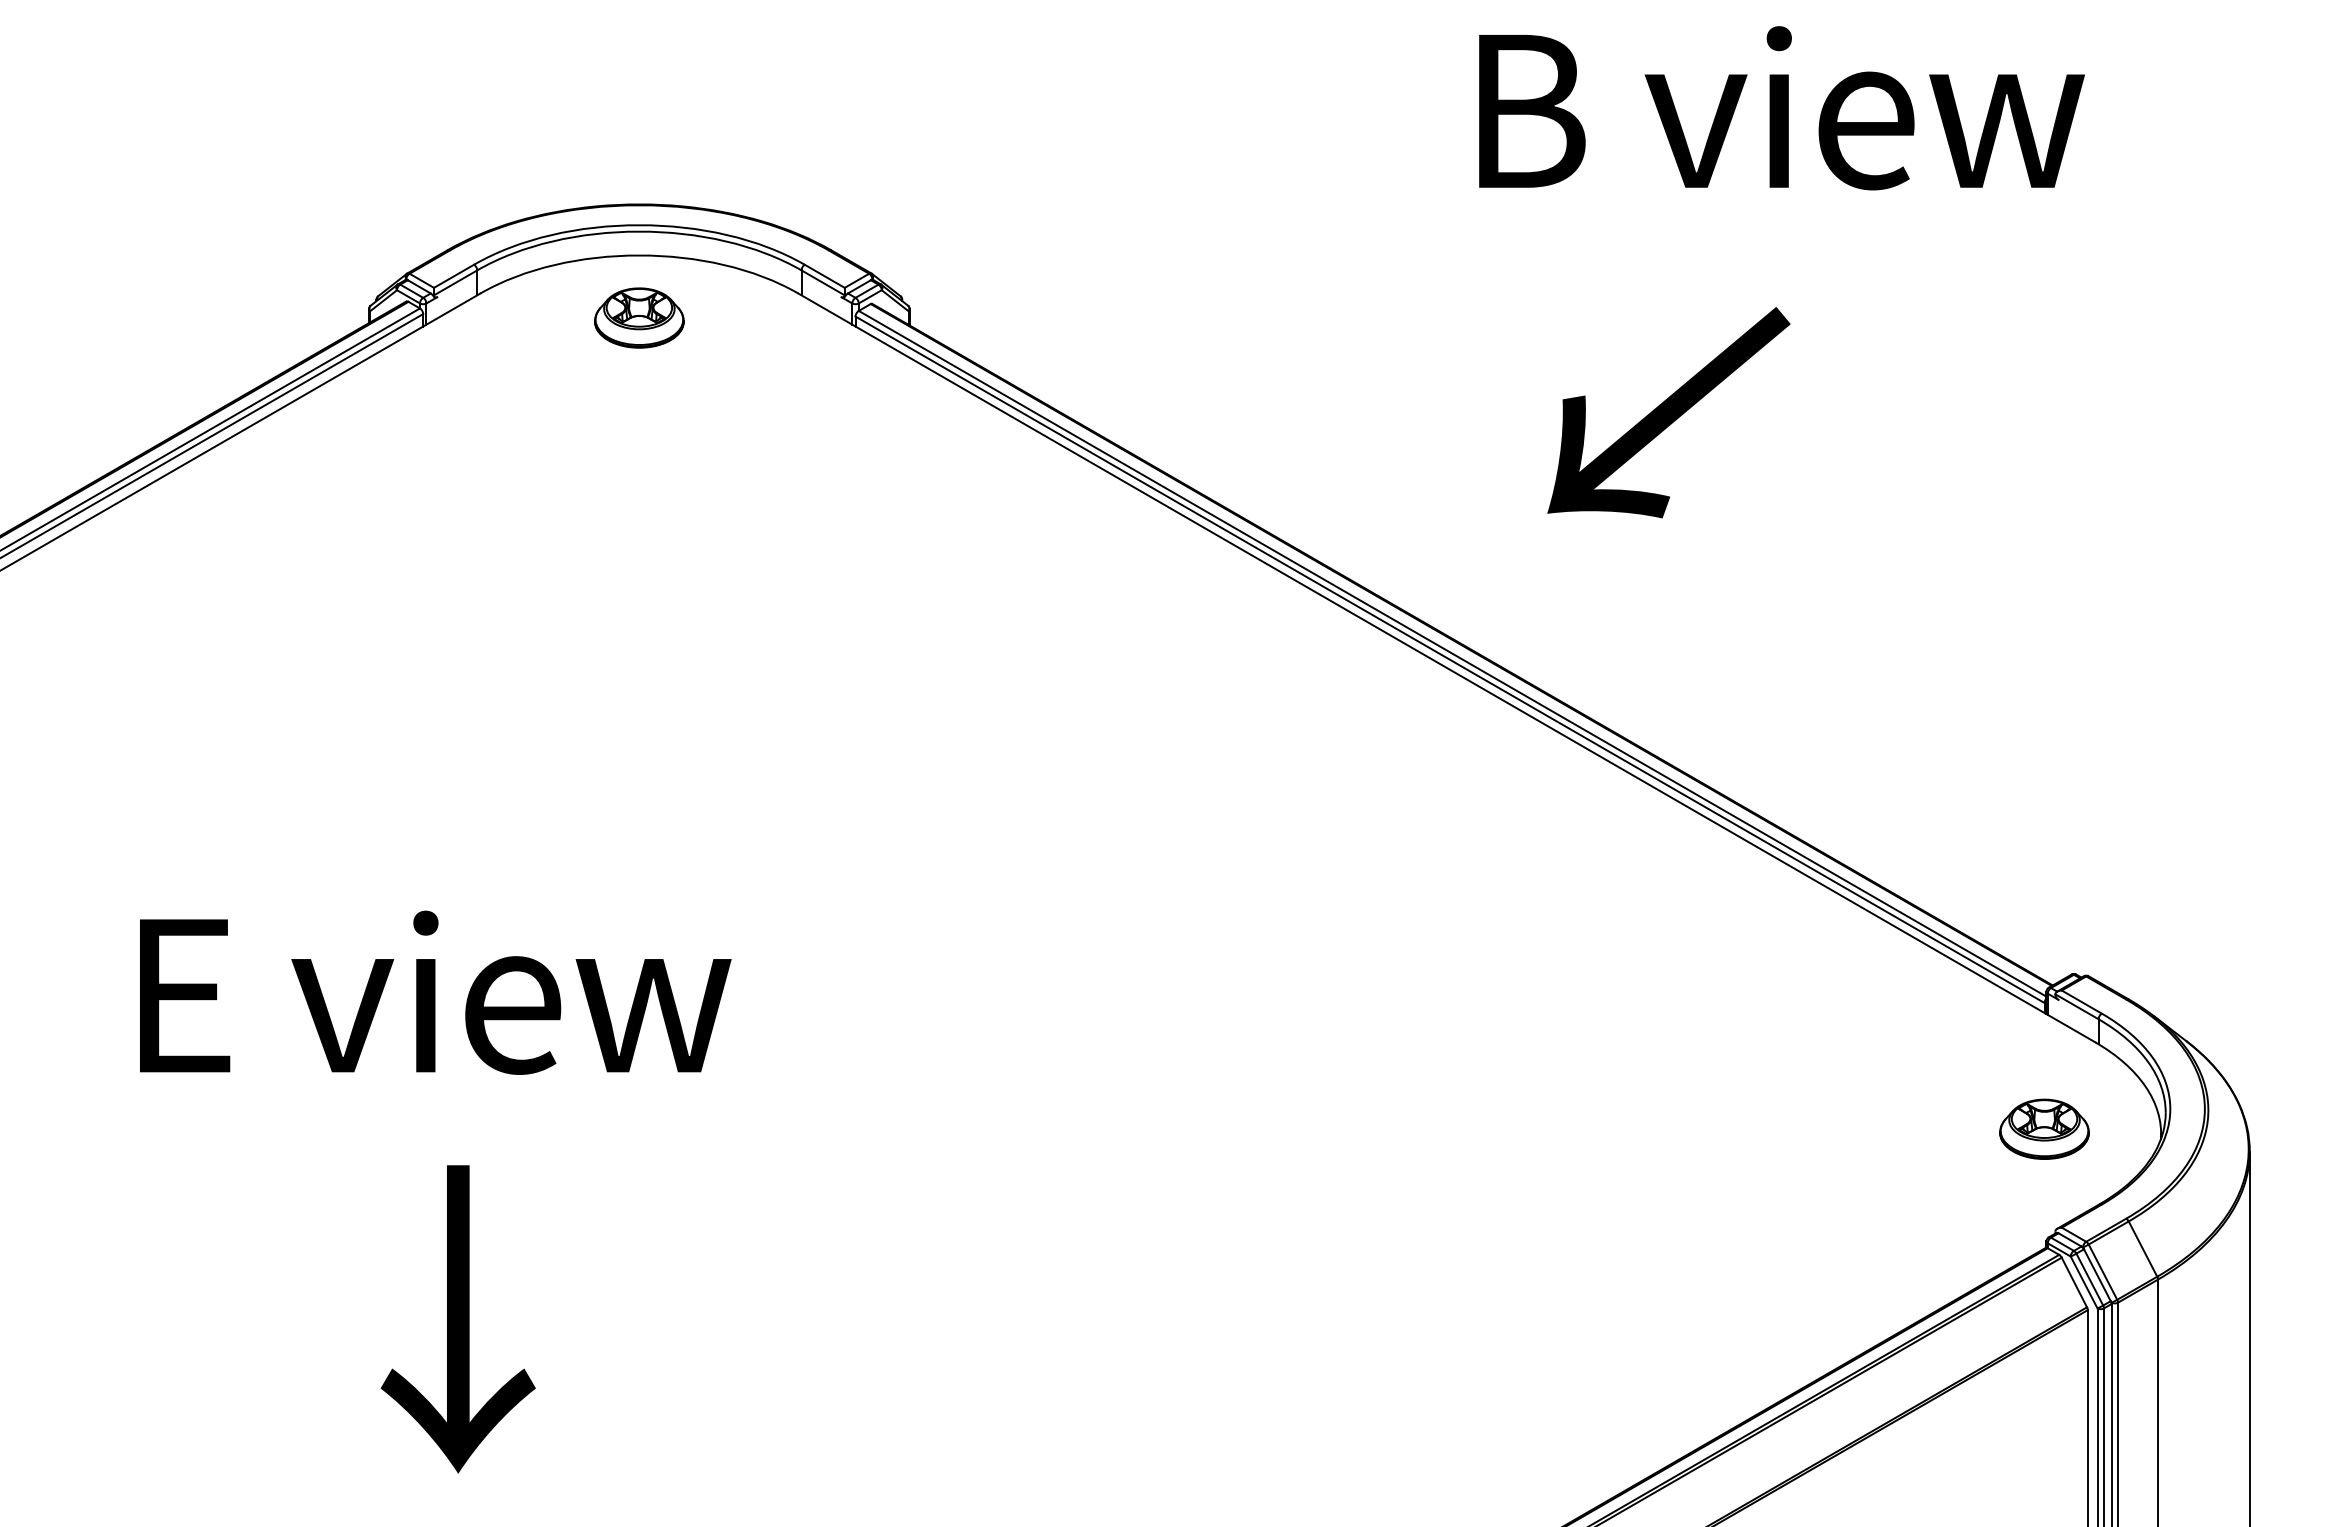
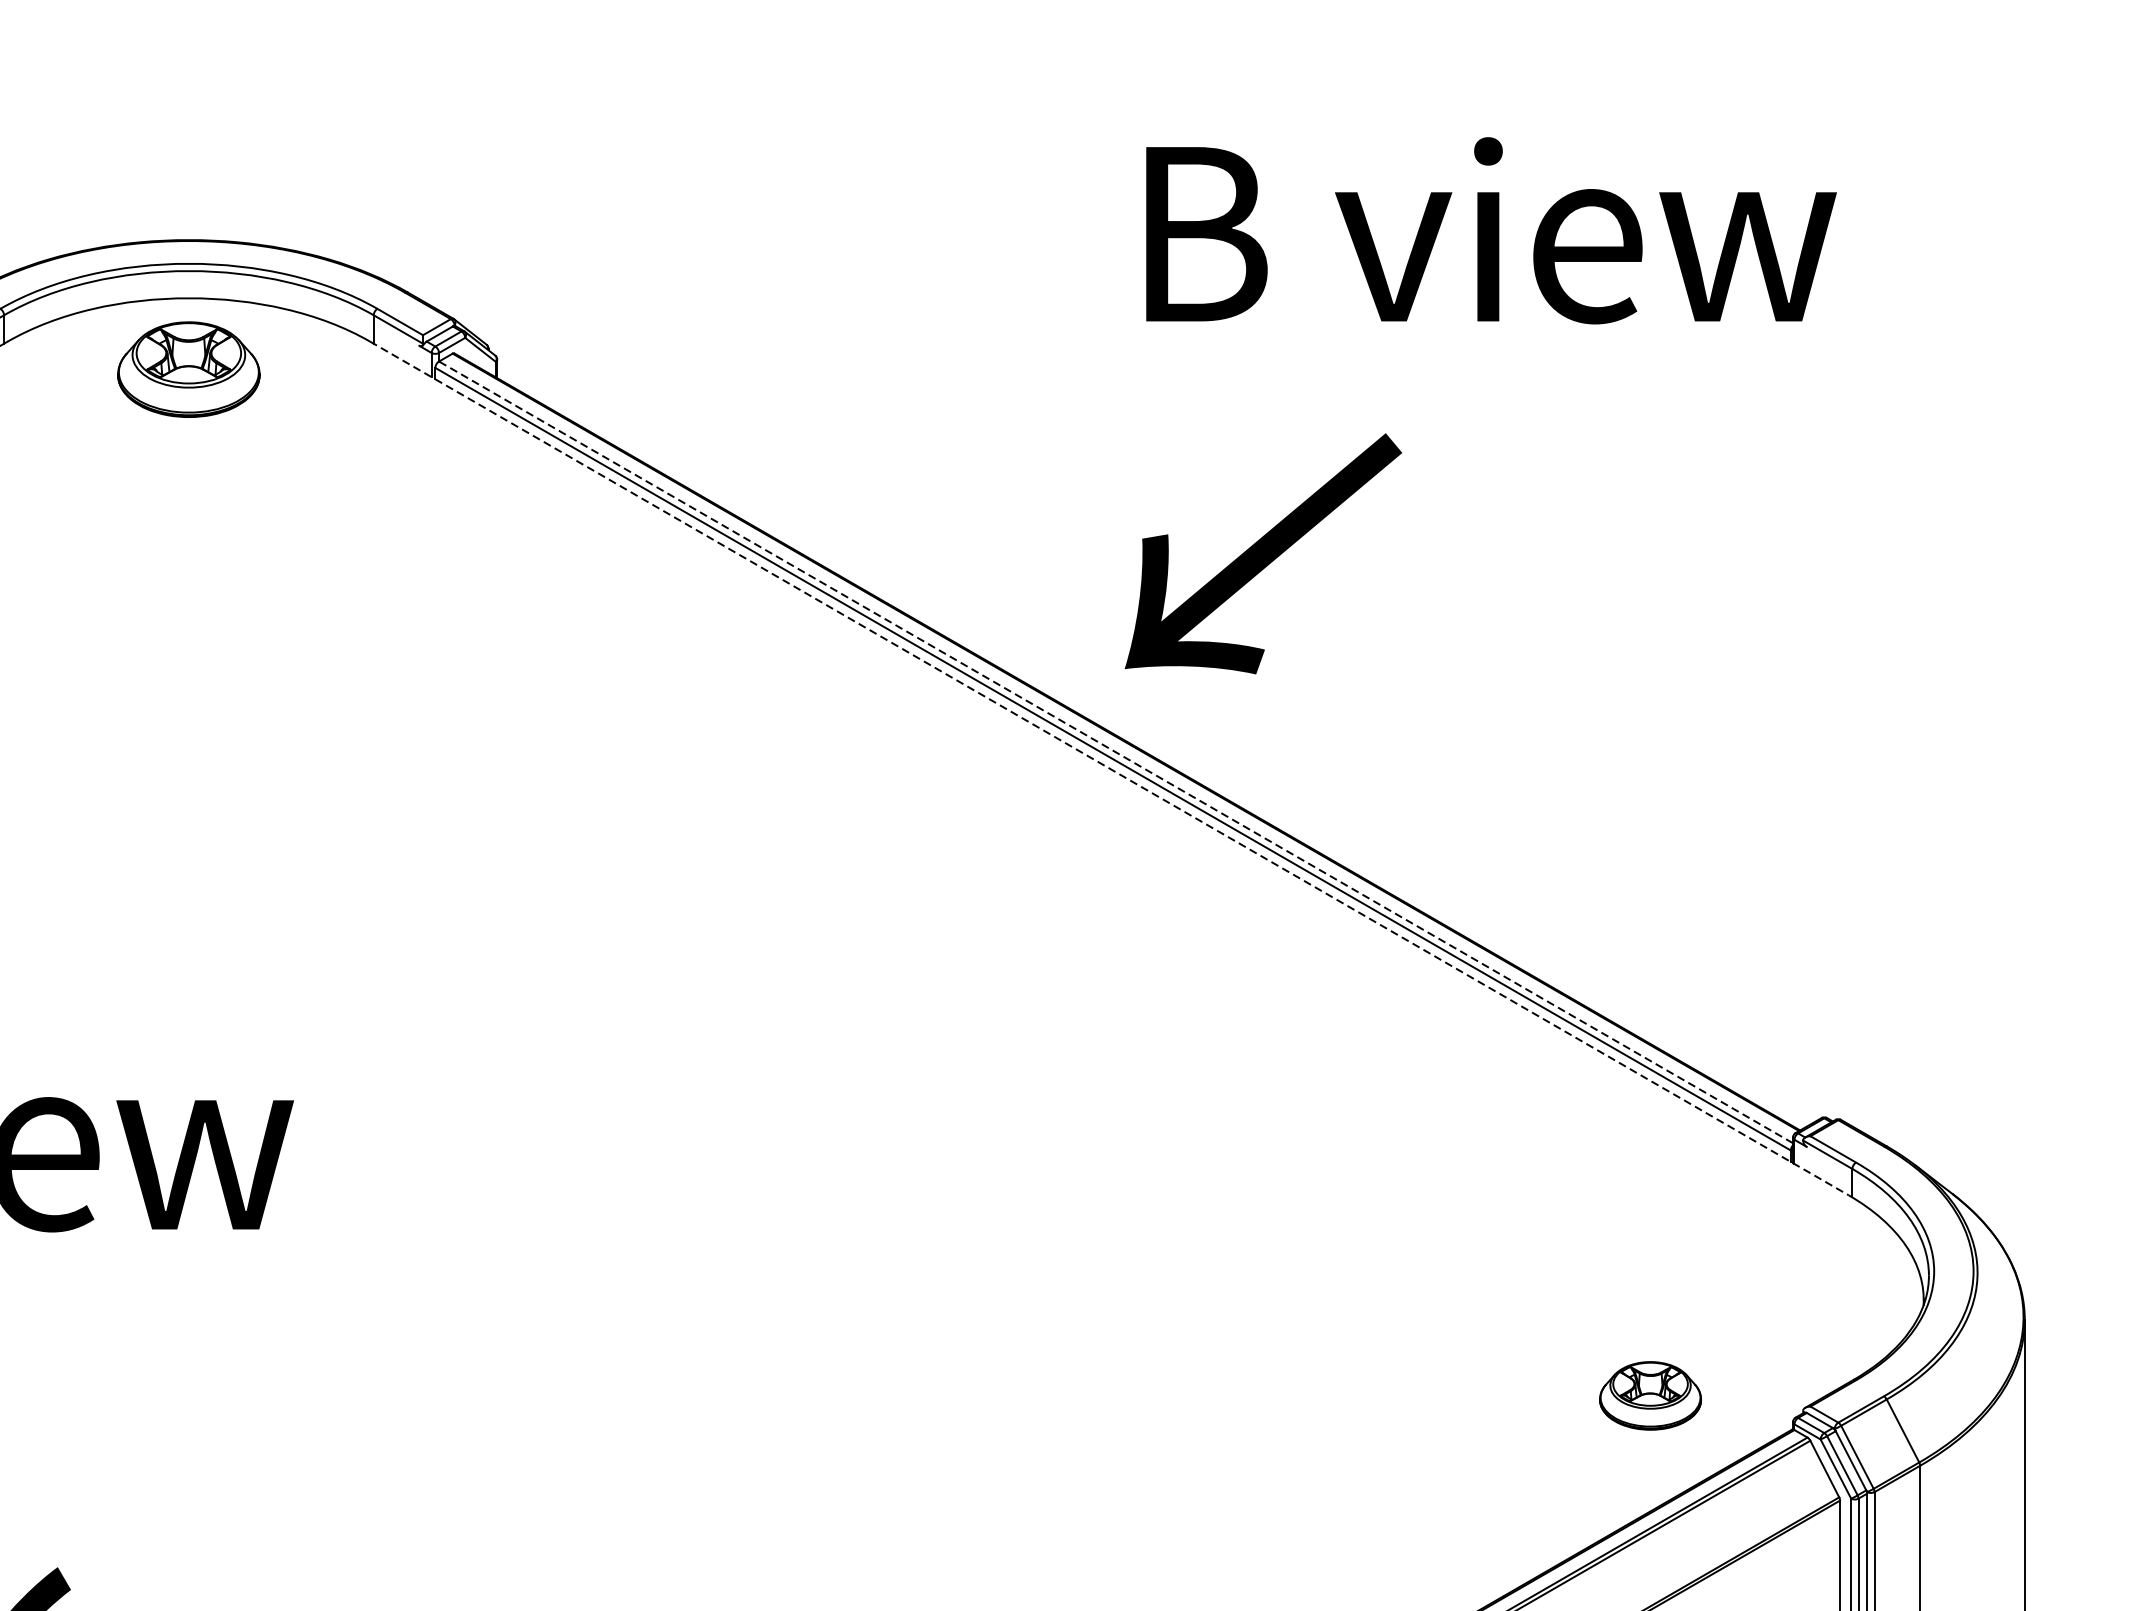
text: (1781, 108) -> (1490, 231), moved
part: (639, 317) -> (189, 368), size x1.4
text: (1668, 412) -> (1262, 553), moved
line: (1452, 653) -> (1115, 752), solid -> dashed
line: (1446, 667) -> (1109, 767), solid -> dashed
part: (2044, 1128) -> (1650, 1394), moved

